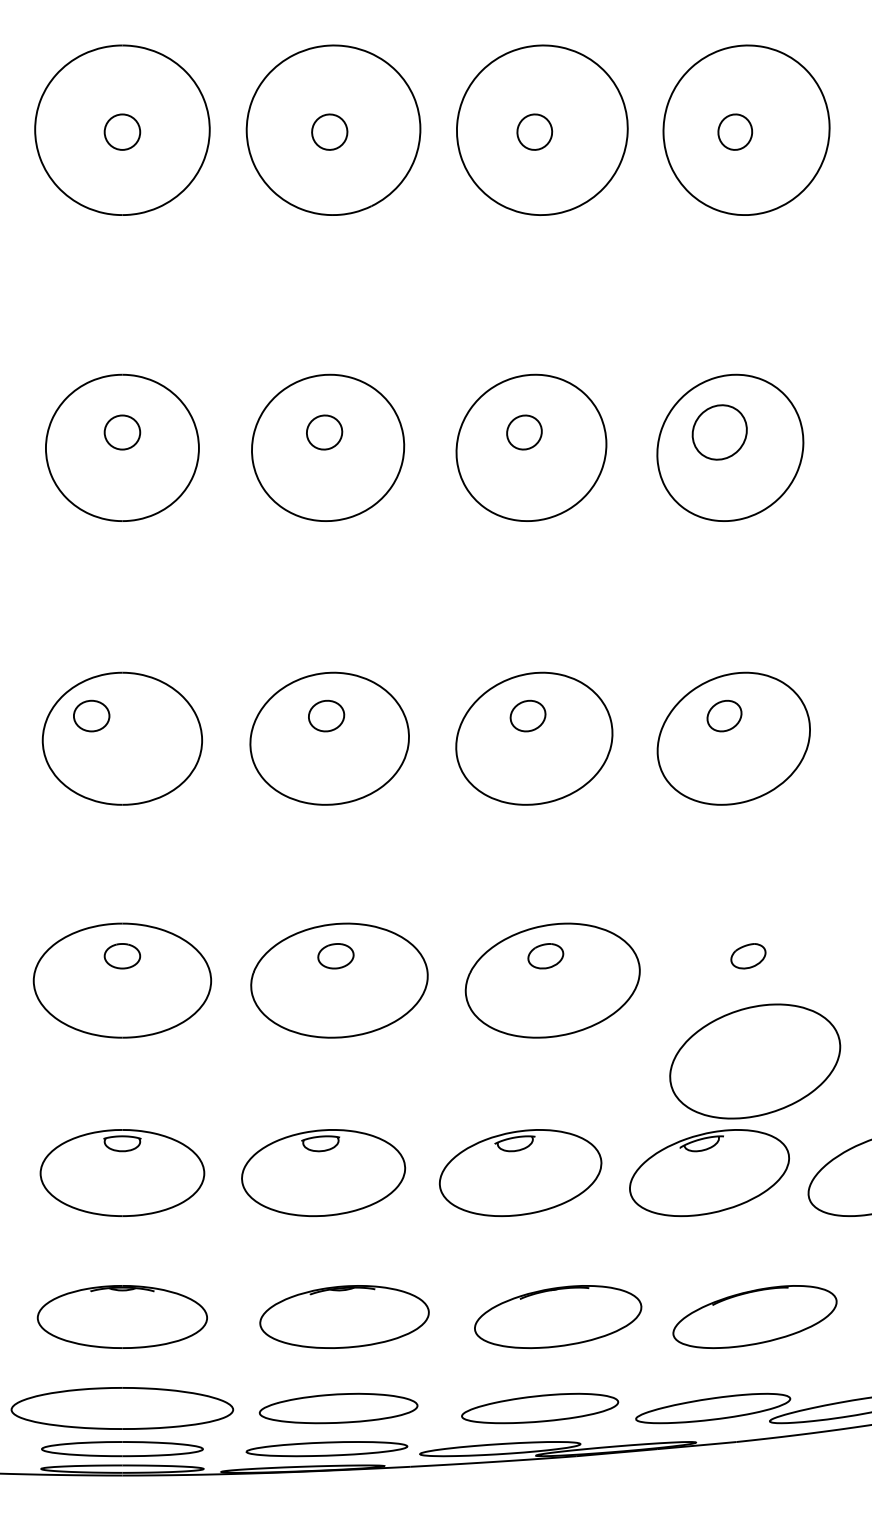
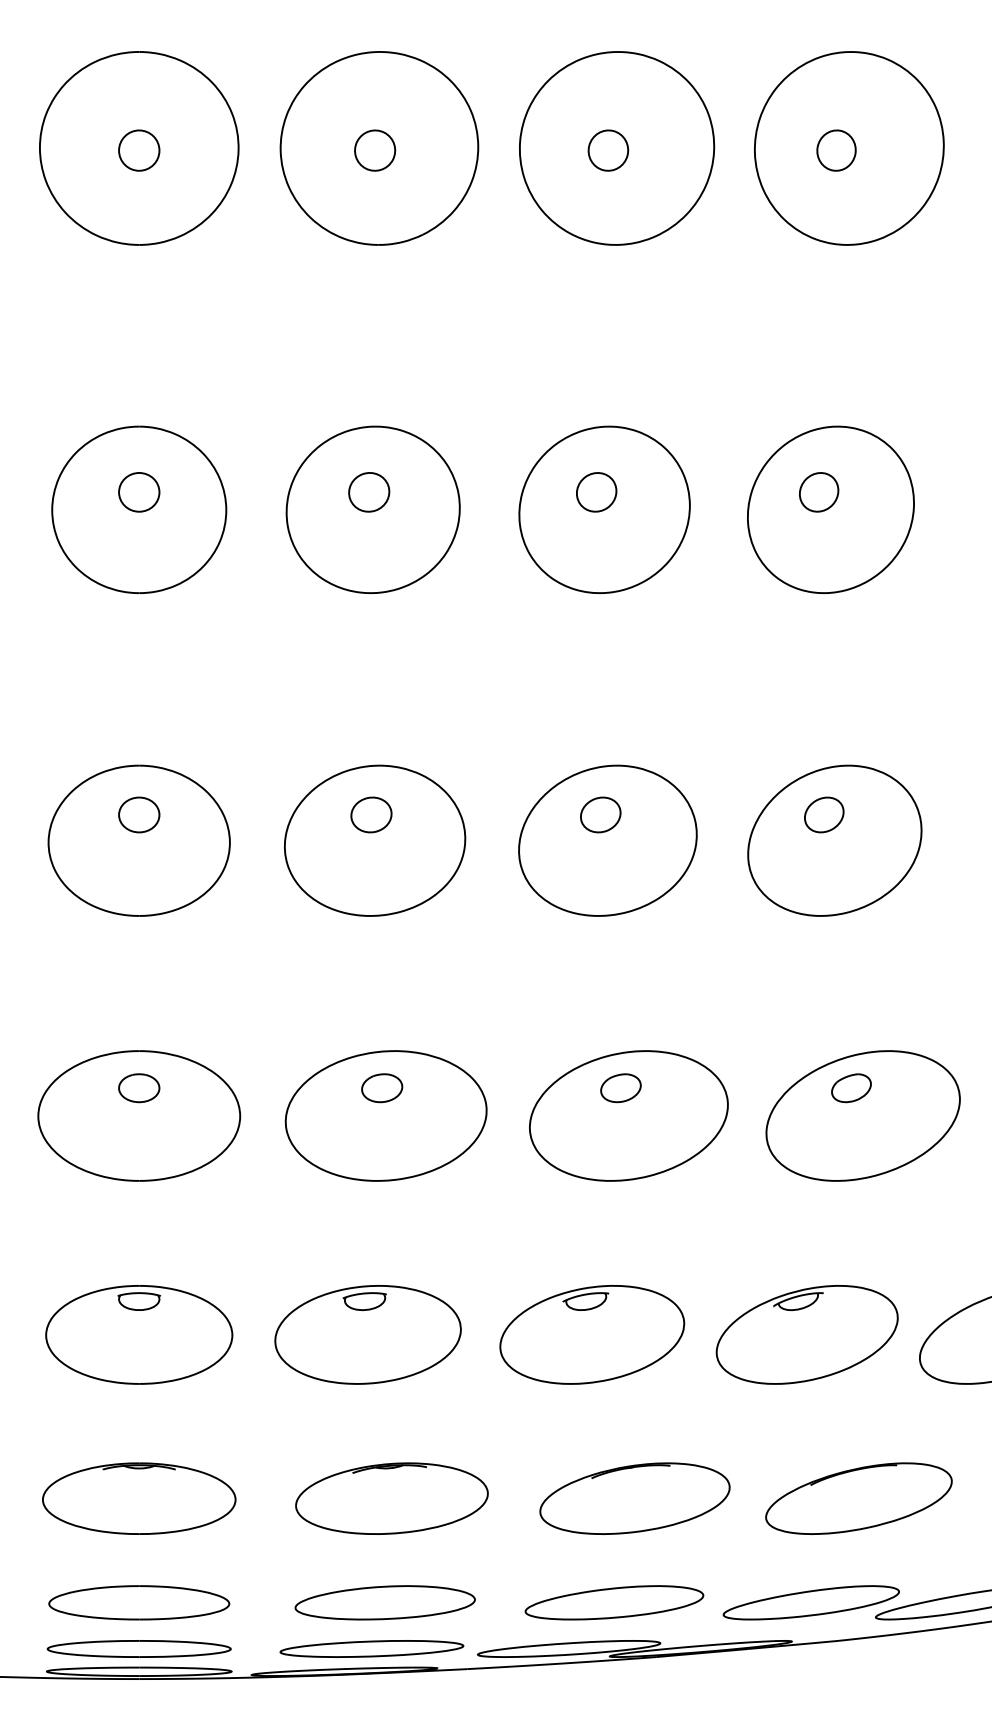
part: (720, 432) -> (819, 492), size x0.62
part: (91, 715) -> (139, 814), moved
part: (754, 1061) -> (862, 1115), moved
part: (122, 1408) -> (139, 1602), size x0.71

